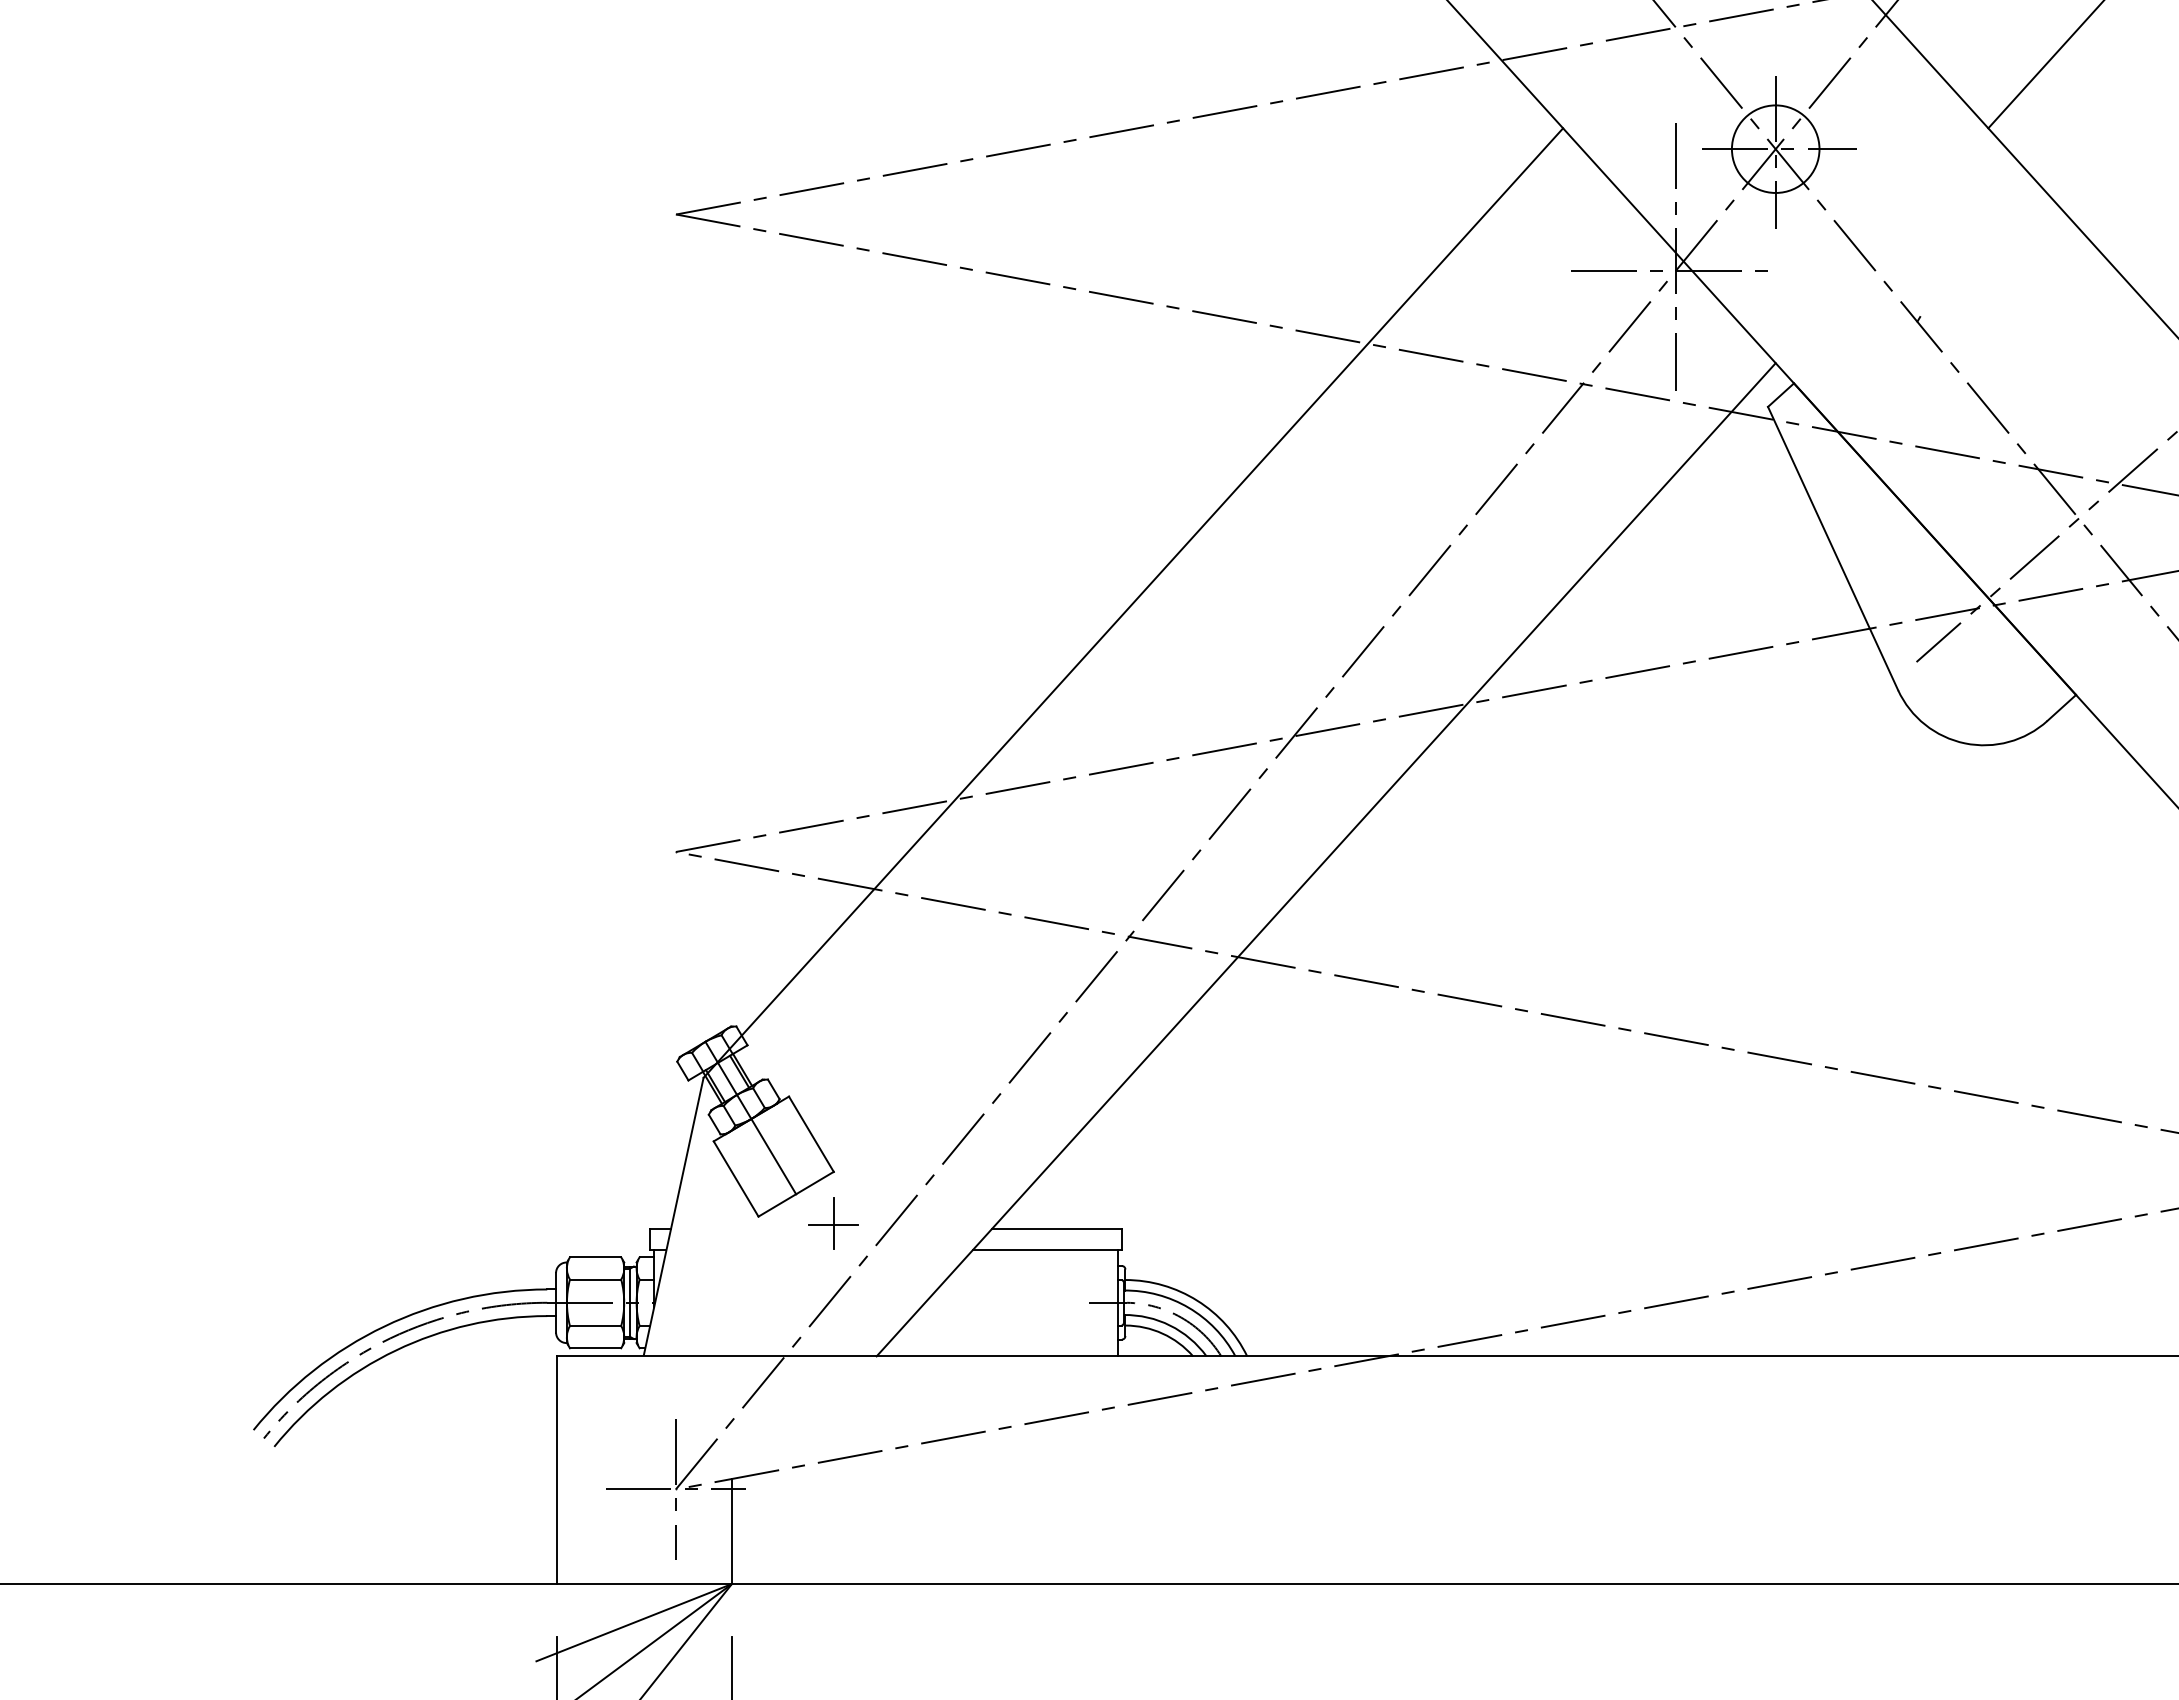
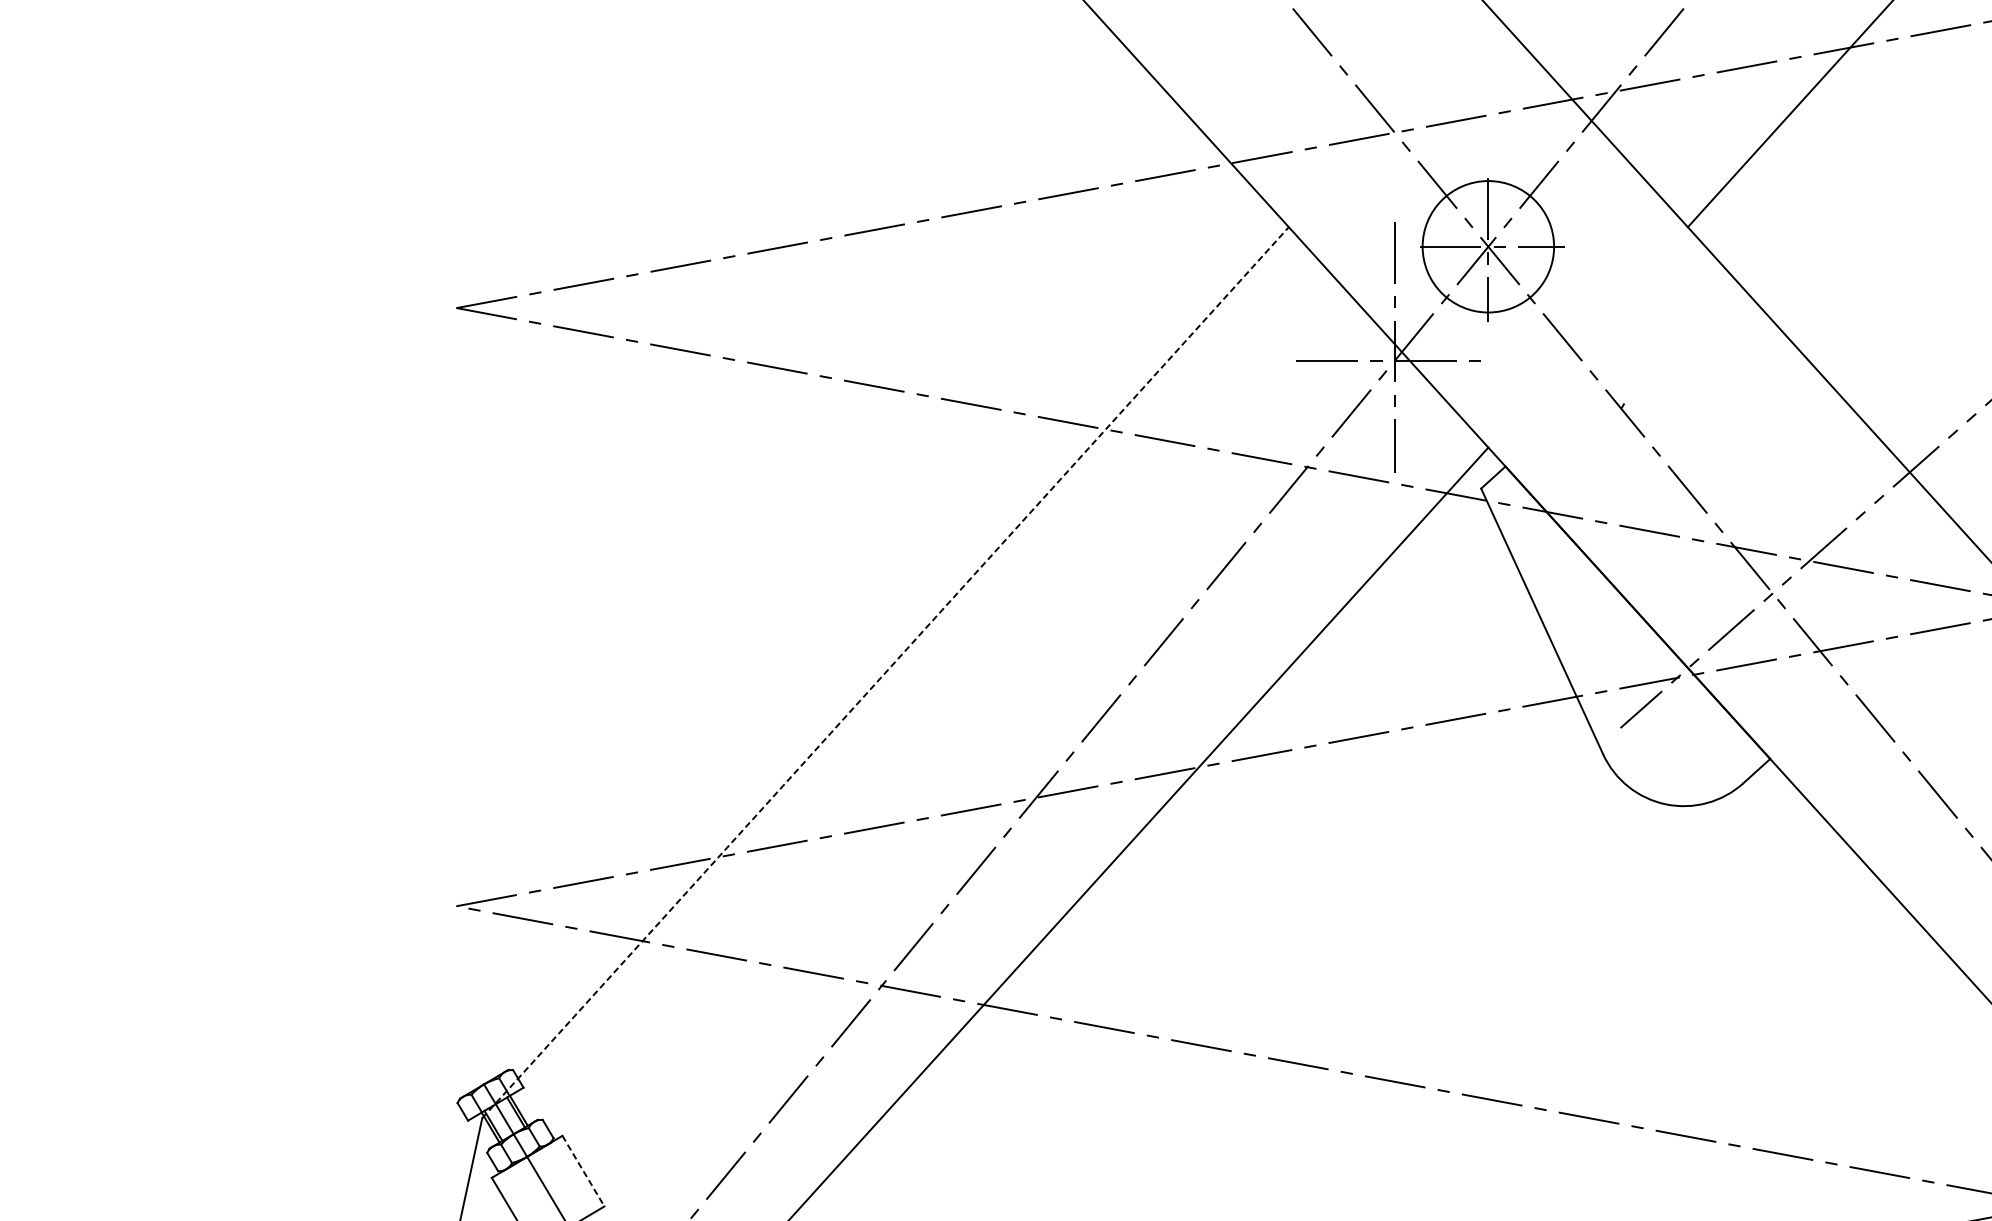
circle: (1775, 148) -> (1488, 246), size x1.6
line: (1133, 602) -> (885, 672), solid -> dashed
line: (811, 1134) -> (583, 1171), solid -> dashed

